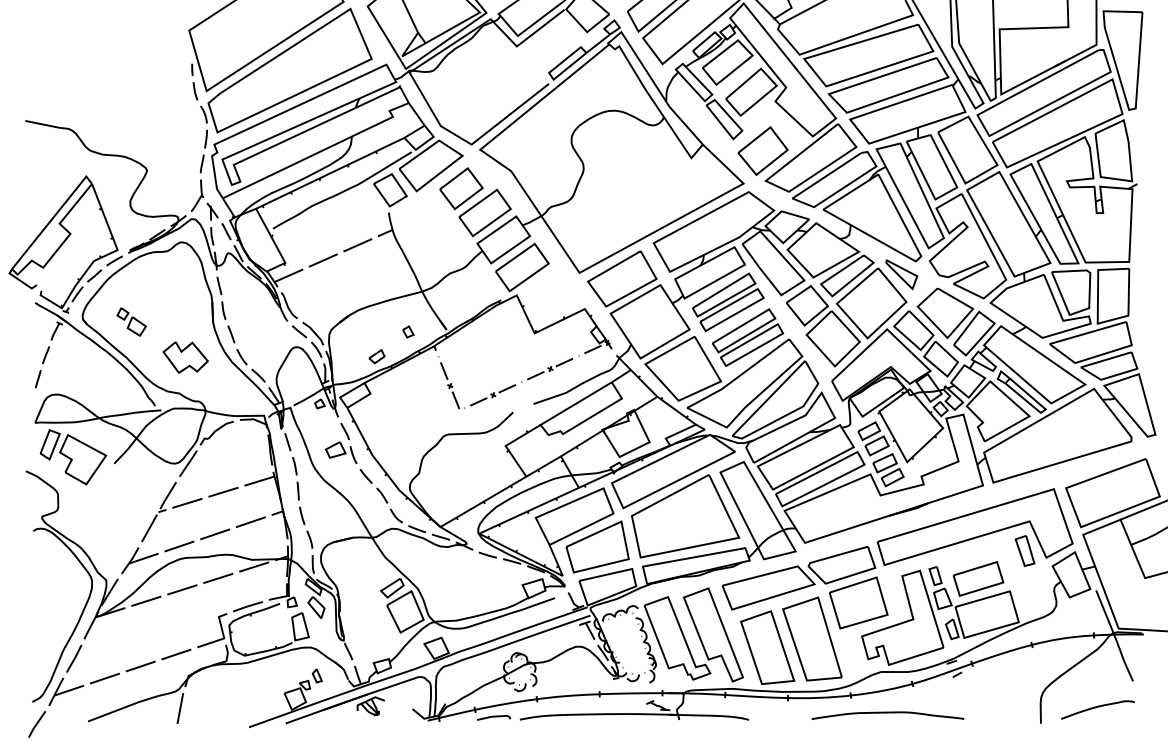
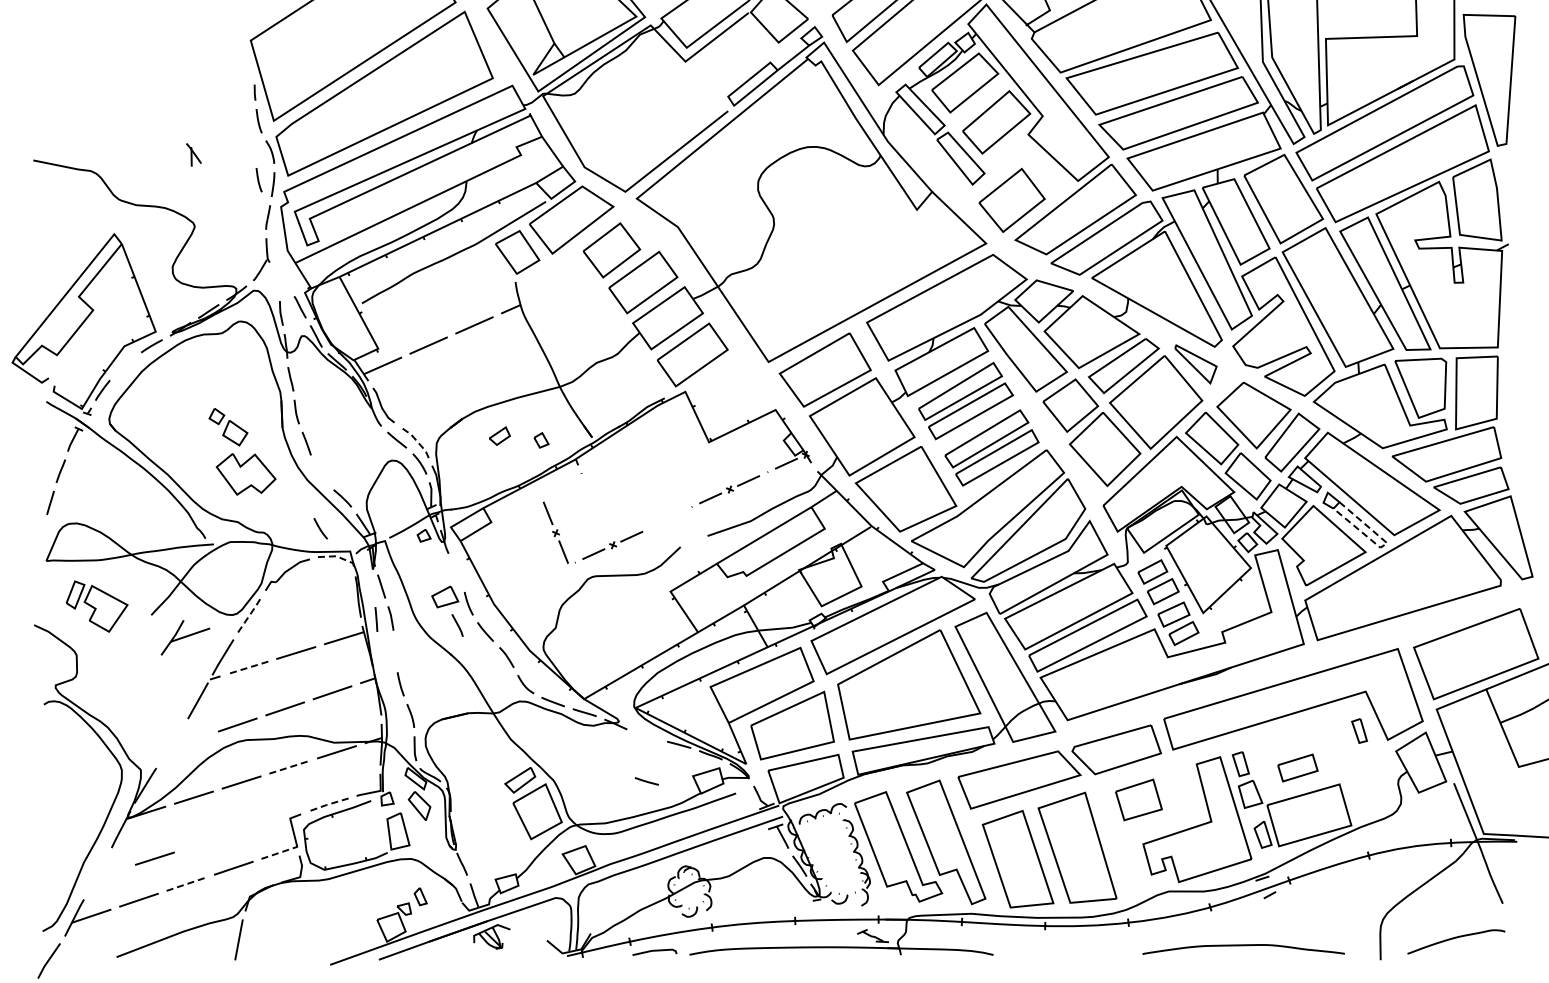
line: (195, 136) -> (258, 180), added
part: (212, 211) -> (193, 154), moved
line: (94, 275) -> (125, 365), removed
part: (131, 322) -> (228, 427), moved
line: (314, 332) -> (416, 441), solid -> dashed
line: (241, 356) -> (320, 528), moved
part: (376, 356) -> (499, 435), moved
part: (484, 398) -> (601, 549), moved
line: (1043, 411) -> (1384, 545), solid -> dashed
line: (256, 420) -> (339, 557), solid -> dashed
line: (345, 431) -> (457, 625), moved
part: (72, 457) -> (96, 606), size x0.7
line: (189, 463) -> (250, 614), solid -> dashed
line: (298, 491) -> (376, 619), moved
line: (187, 503) -> (248, 667), solid -> dashed
part: (1024, 550) -> (1359, 730), size x0.6
line: (487, 555) -> (646, 781), moved
part: (140, 560) -> (185, 637), moved
line: (218, 578) -> (289, 767), solid -> dashed
part: (978, 578) -> (1297, 767), size x0.6
part: (858, 602) -> (1138, 799), size x0.6
line: (247, 606) -> (328, 804), solid -> dashed
line: (211, 642) -> (280, 852), solid -> dashed
line: (116, 647) -> (154, 858), added
line: (73, 658) -> (97, 873), removed
line: (140, 666) -> (186, 884), solid -> dashed
curve: (887, 713) -> (1243, 946), moved

